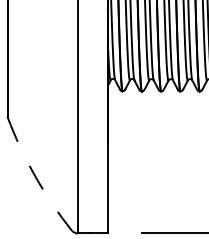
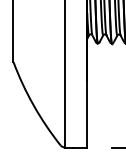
arc: (35, 176) -> (33, 105), dashed -> solid

